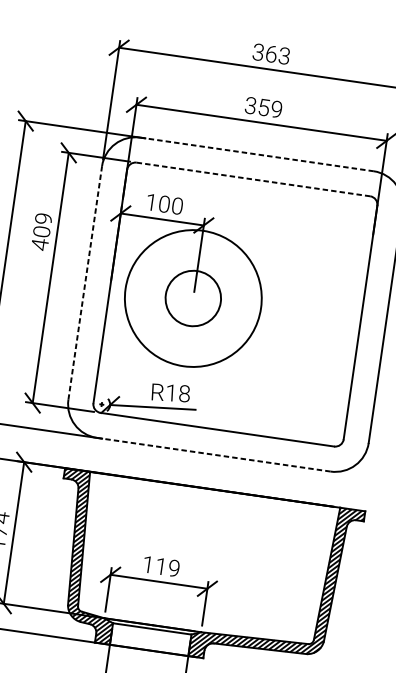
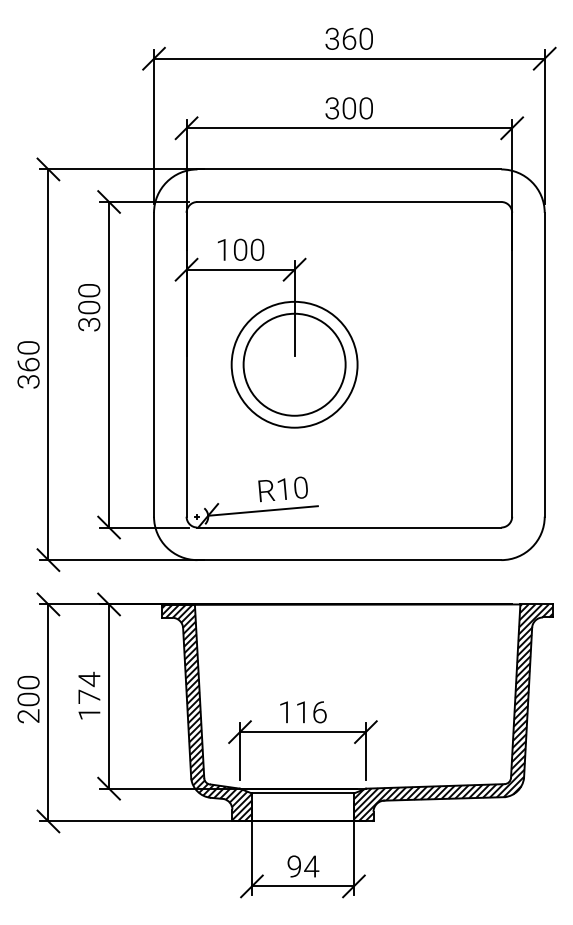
text: (283, 55) -> (365, 38), 363 -> 360
text: (270, 108) -> (357, 108), 359 -> 300
line: (257, 154) -> (349, 169), dashed -> solid
line: (253, 179) -> (349, 201), dashed -> solid
text: (42, 231) -> (89, 307), 409 -> 300
line: (85, 282) -> (154, 364), dashed -> solid
circle: (193, 298) -> (294, 364), size x0.71
circle: (193, 298) -> (294, 364), size x1.43
text: (185, 393) -> (301, 487), R18 -> R10
line: (213, 455) -> (349, 560), dashed -> solid
text: (173, 568) -> (319, 712), 119 -> 116

